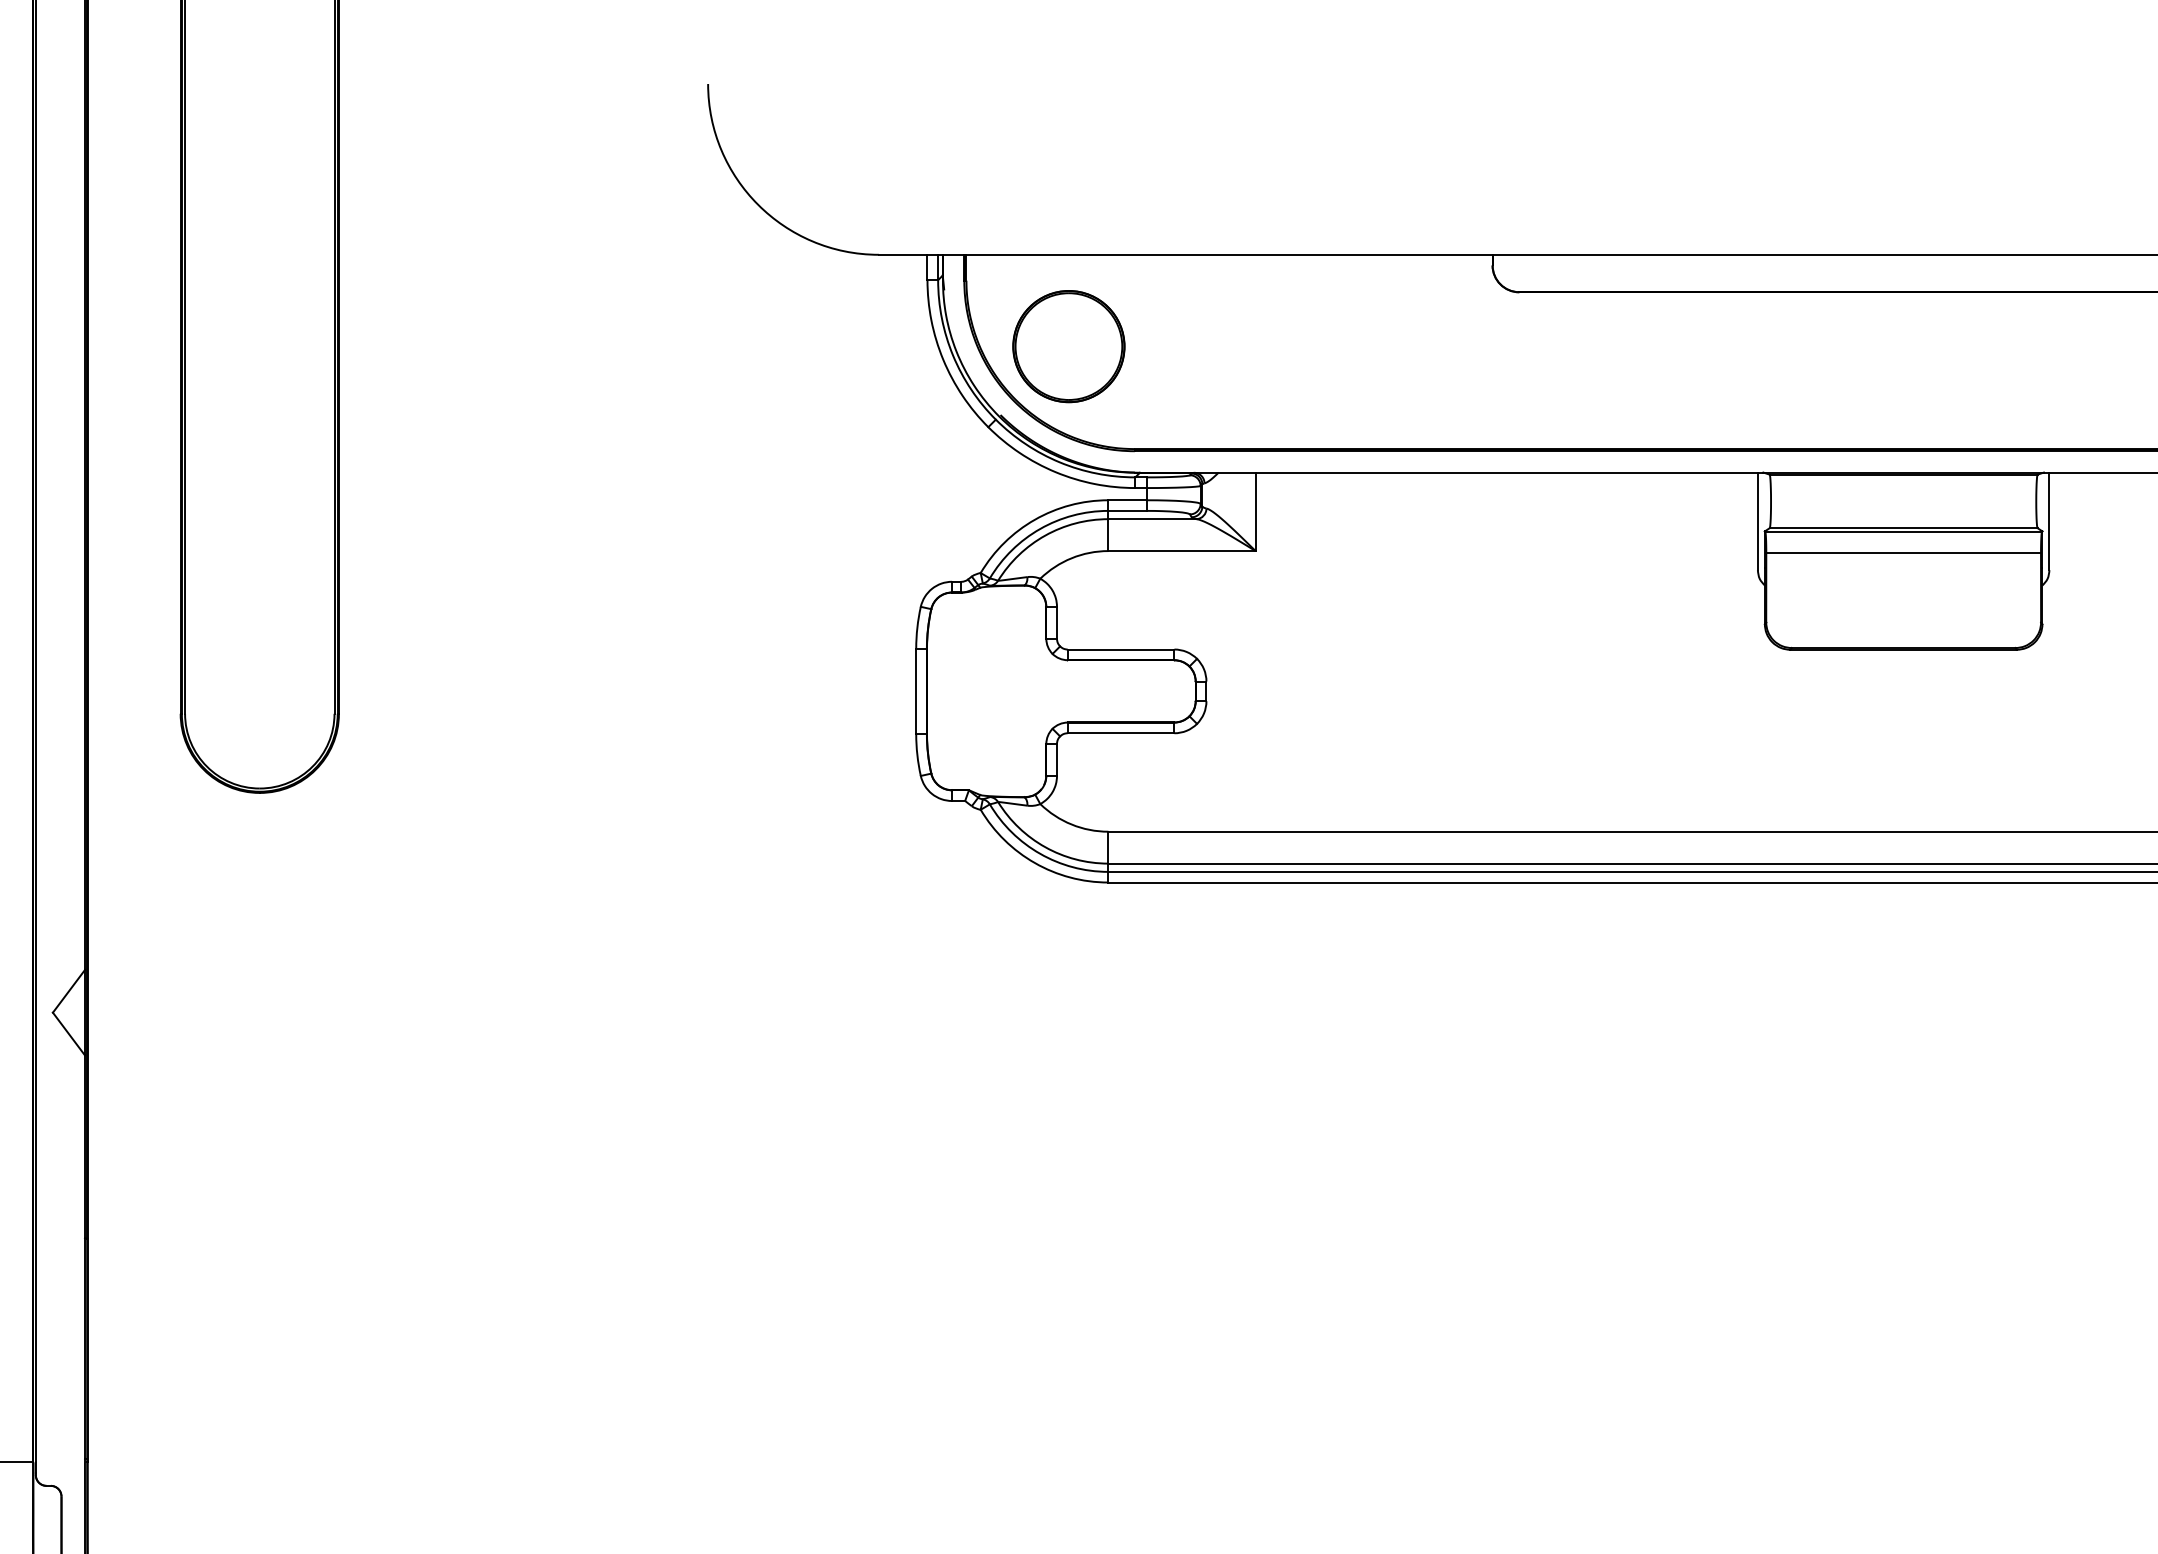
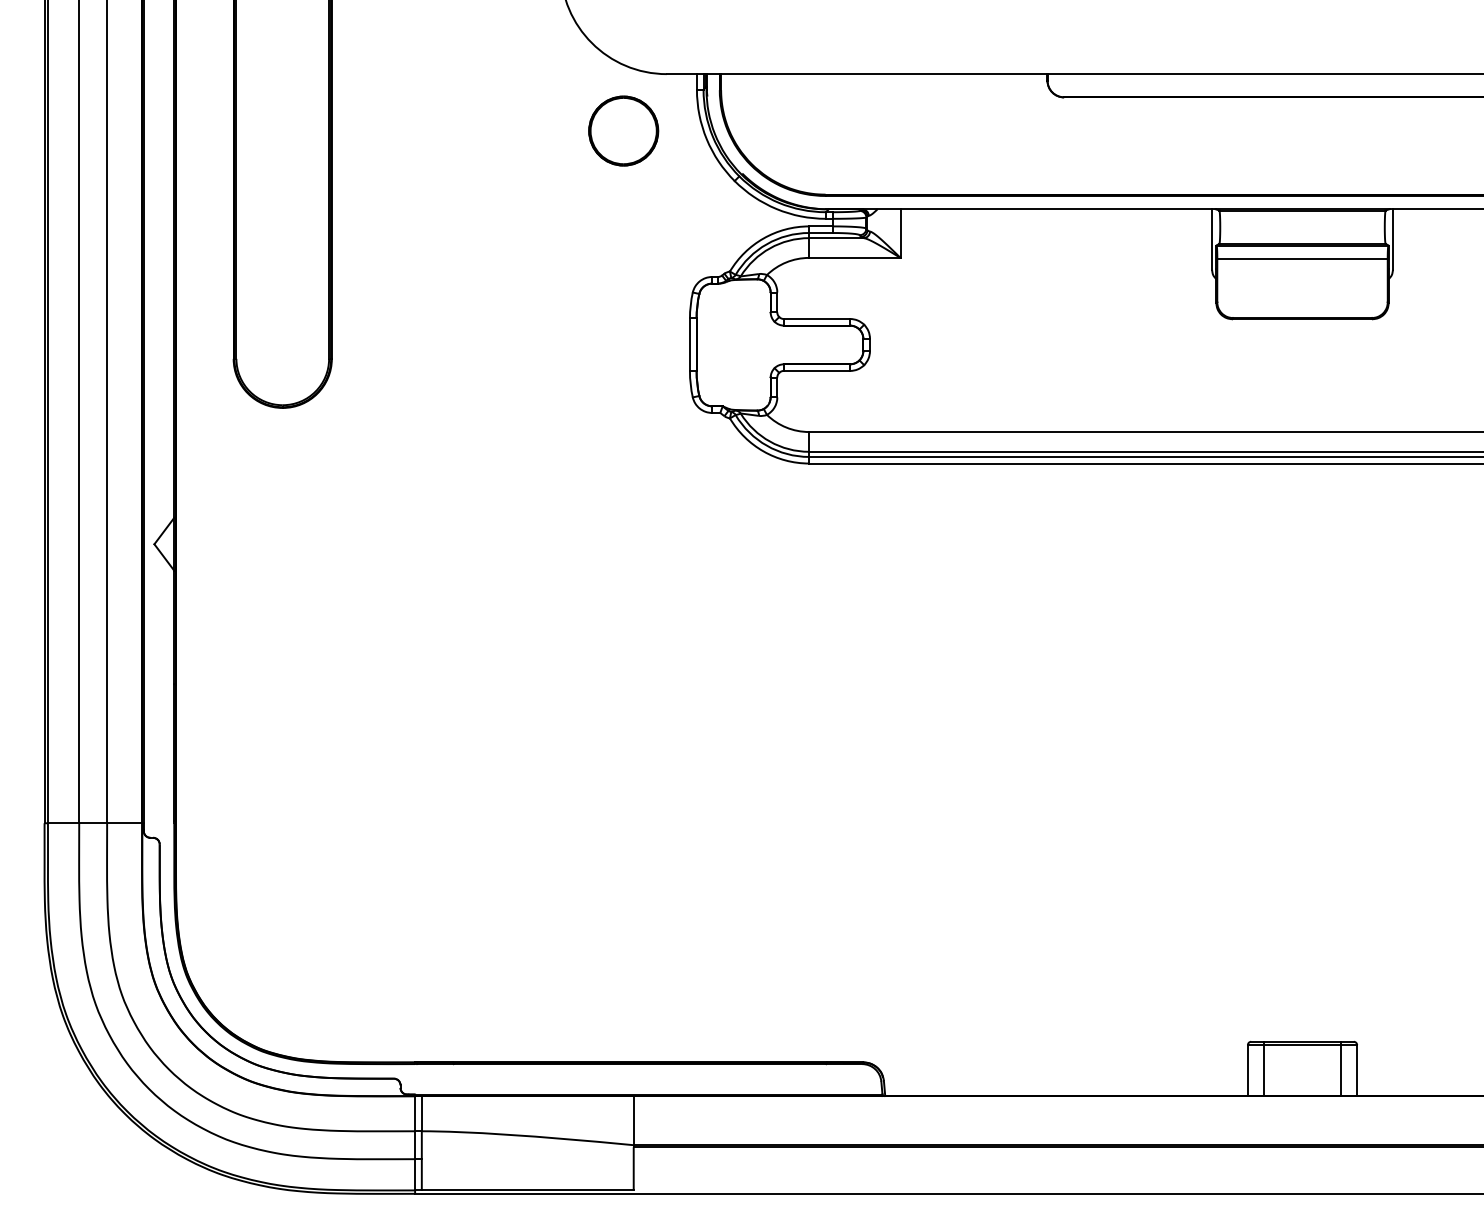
part: (1068, 345) -> (623, 130), moved

